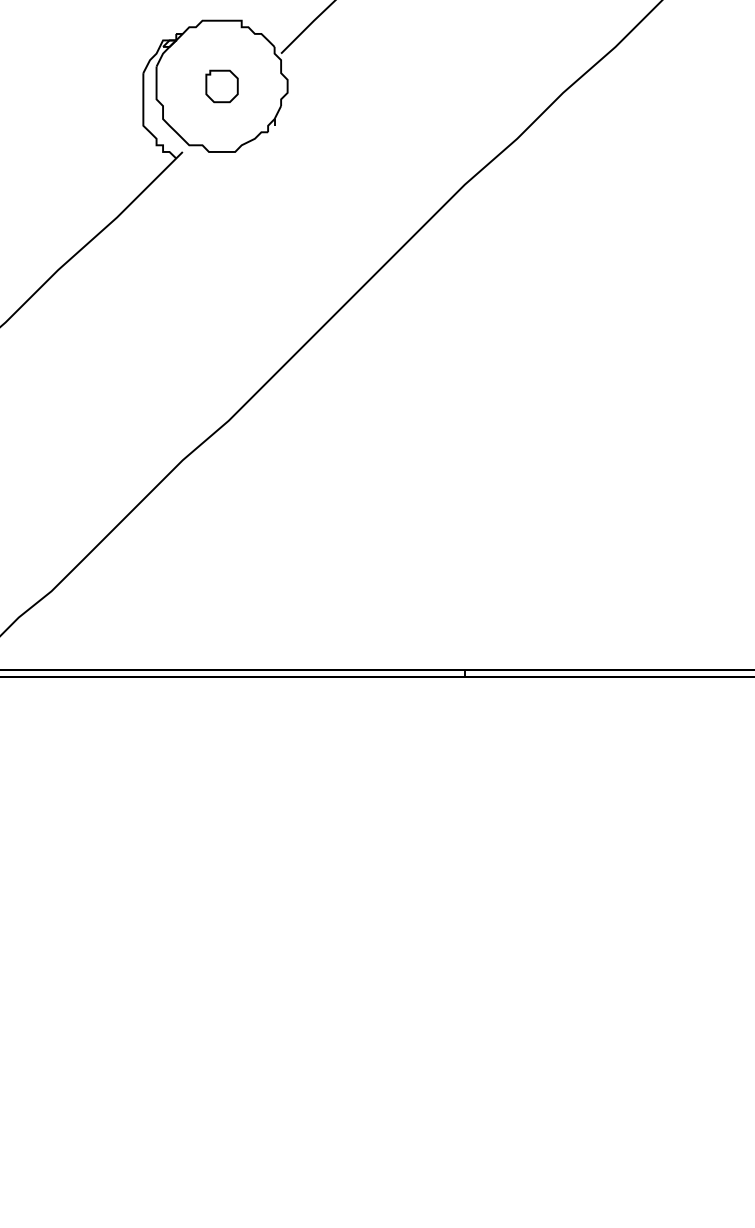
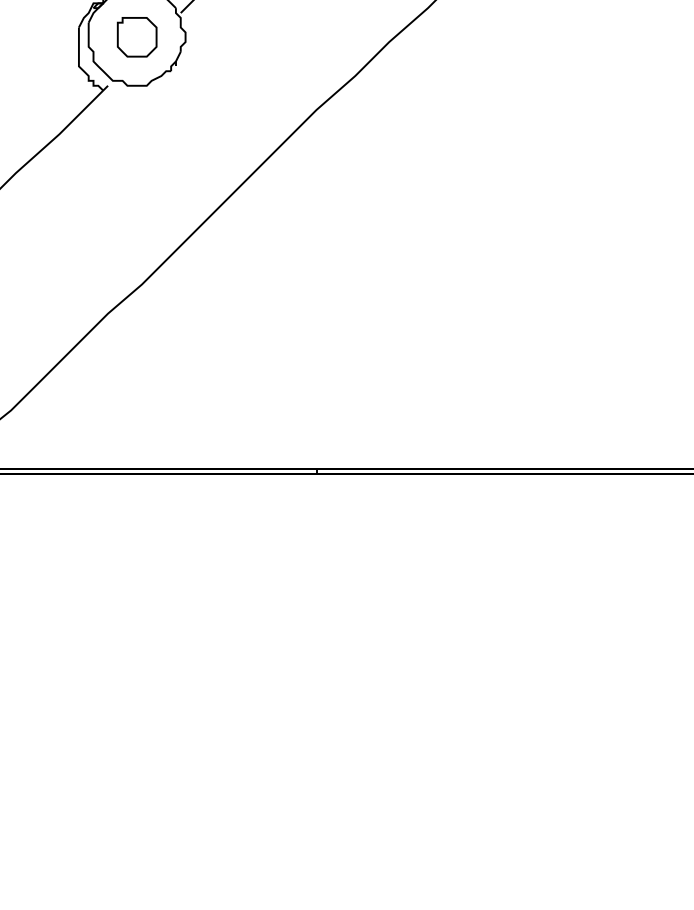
part: (221, 86) -> (136, 37), size x1.67

